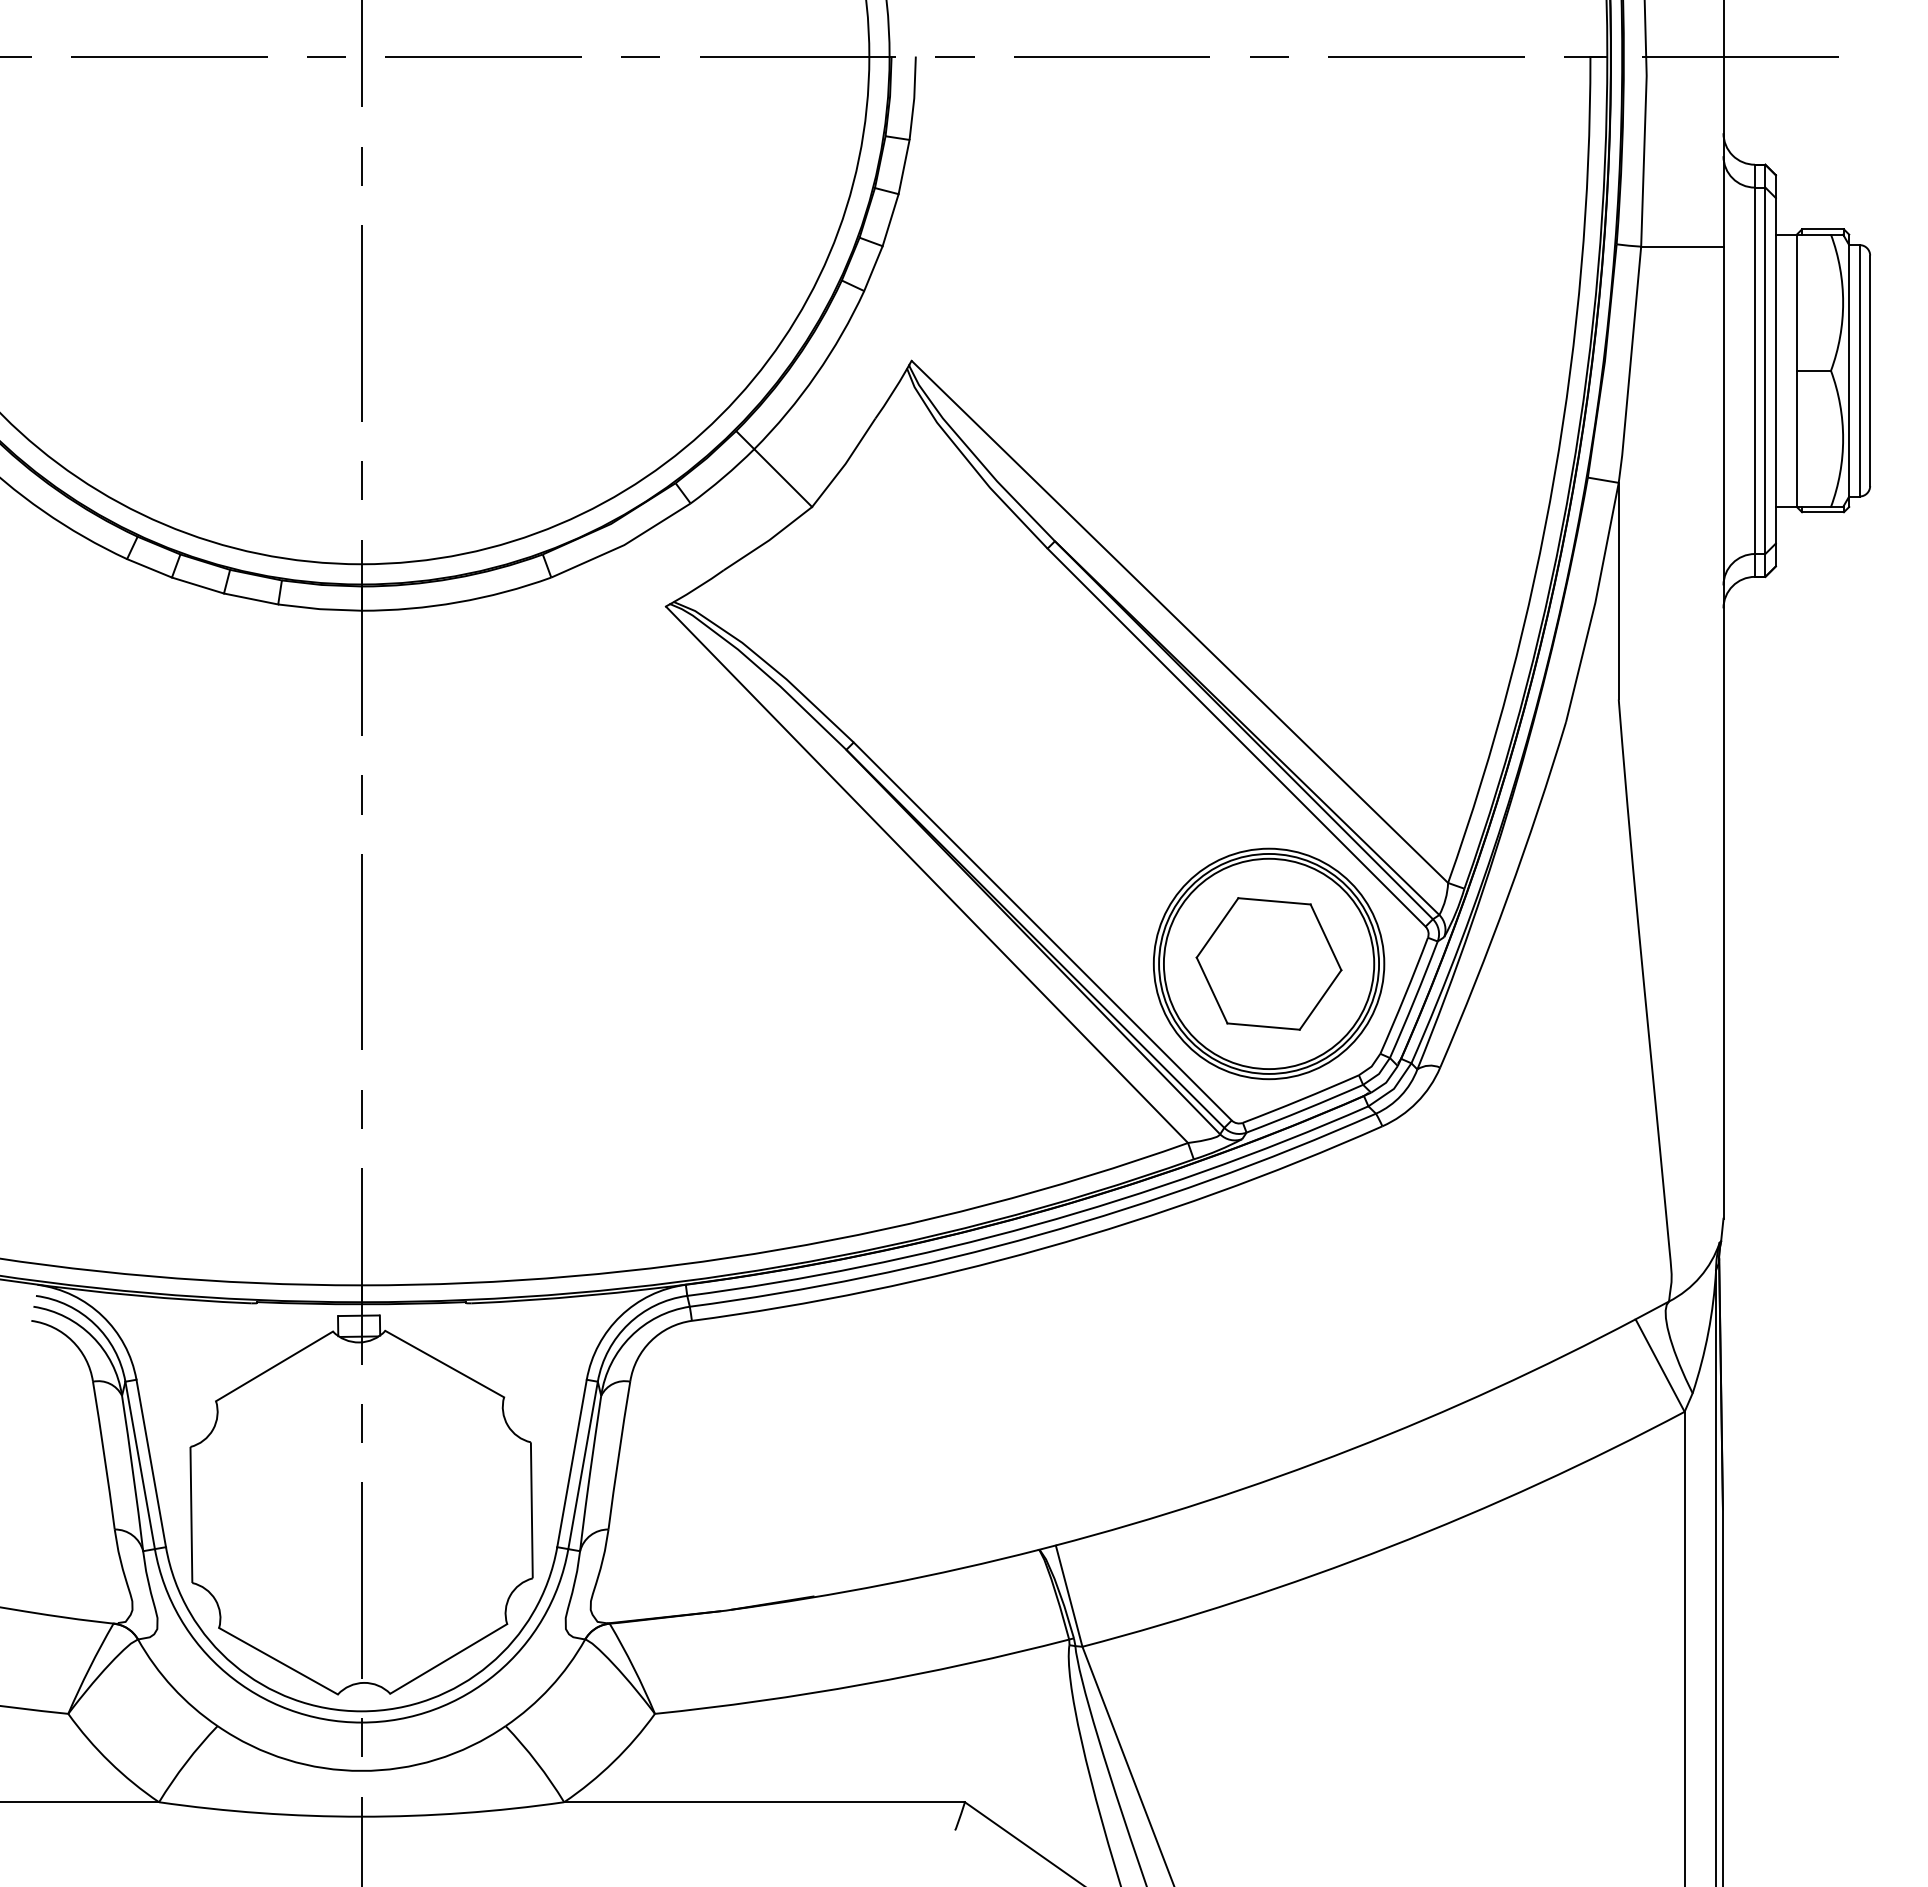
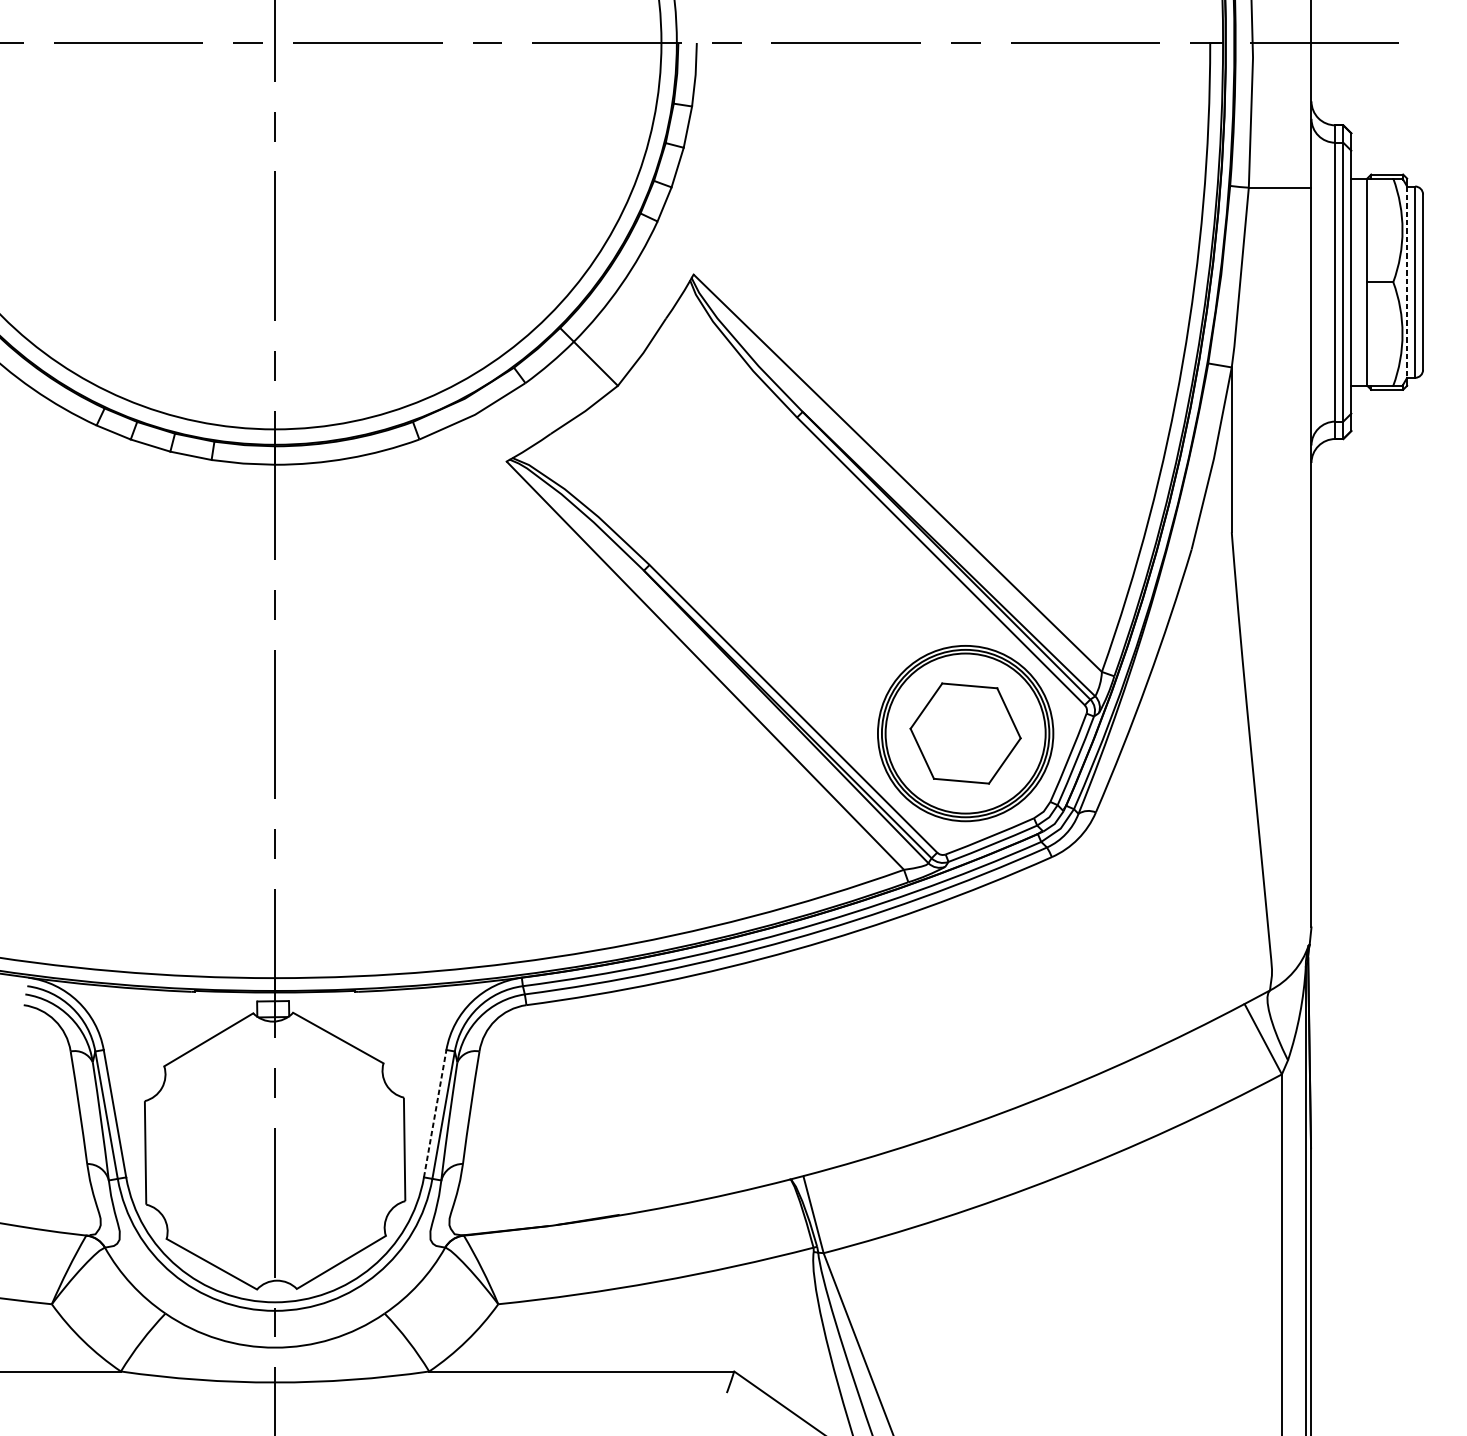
line: (1849, 370) -> (1407, 281), solid -> dashed
line: (572, 1463) -> (435, 1113), solid -> dashed

